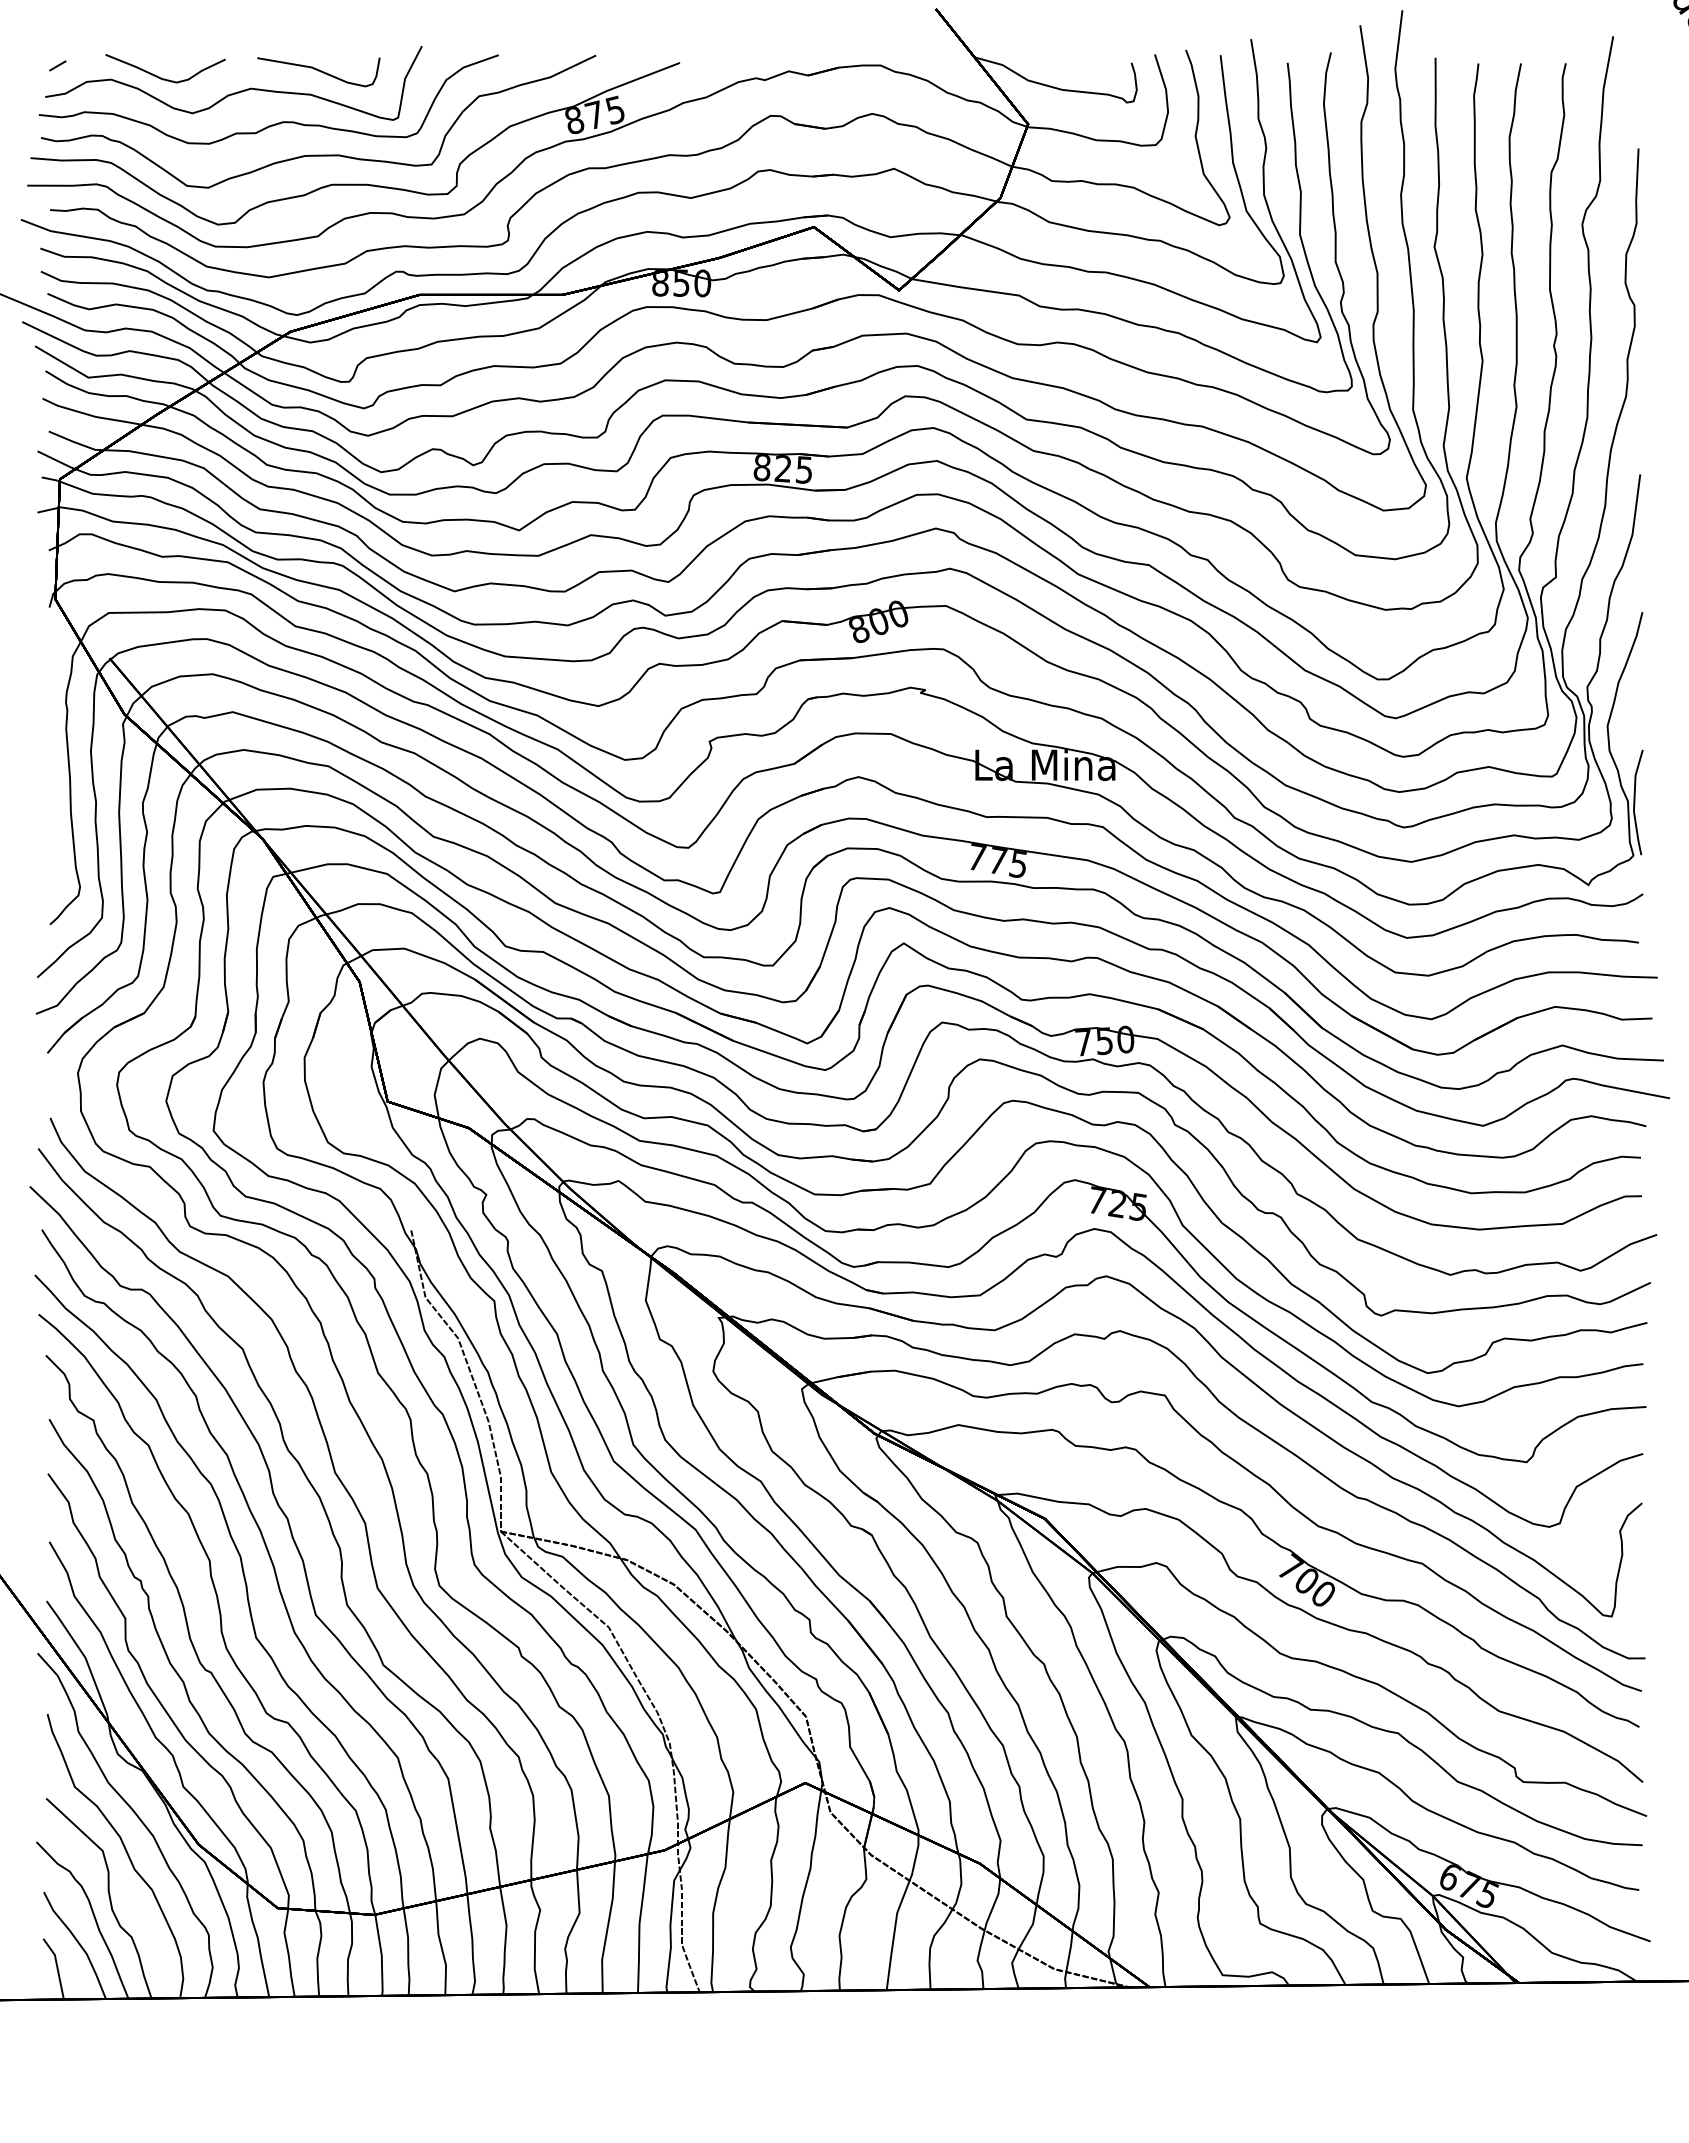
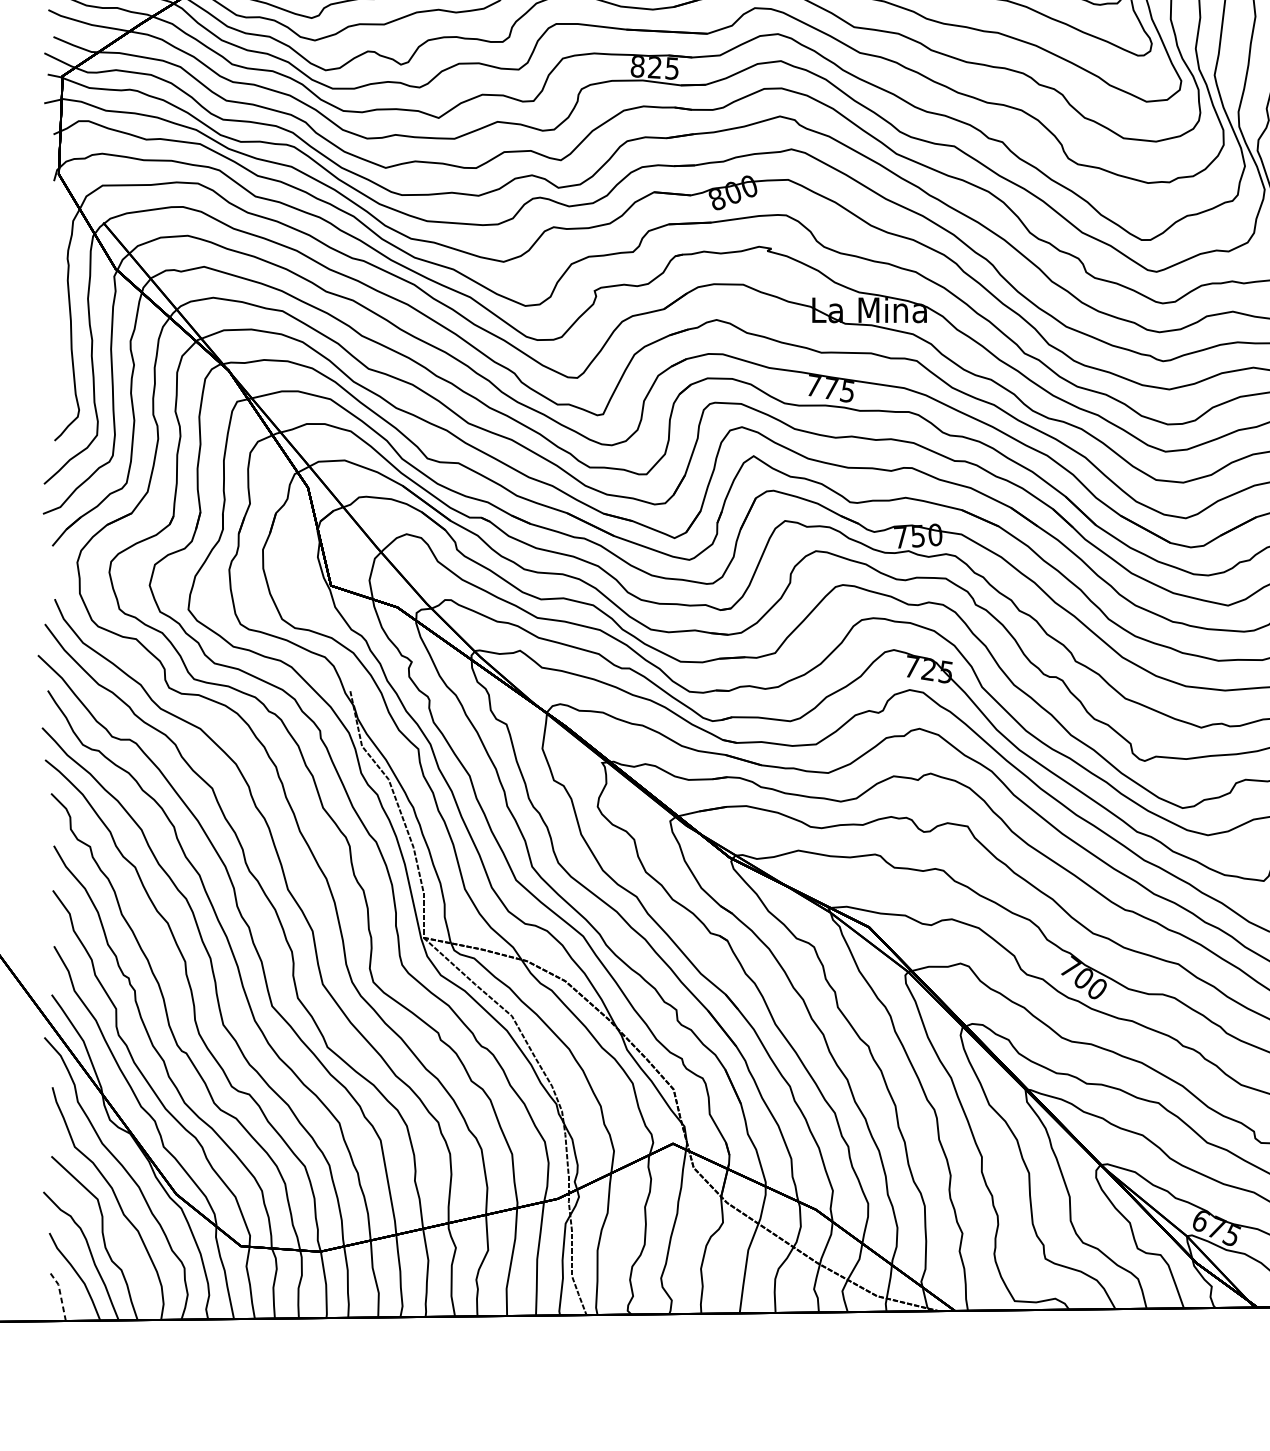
line: (57, 1966) -> (60, 1293), solid -> dashed

